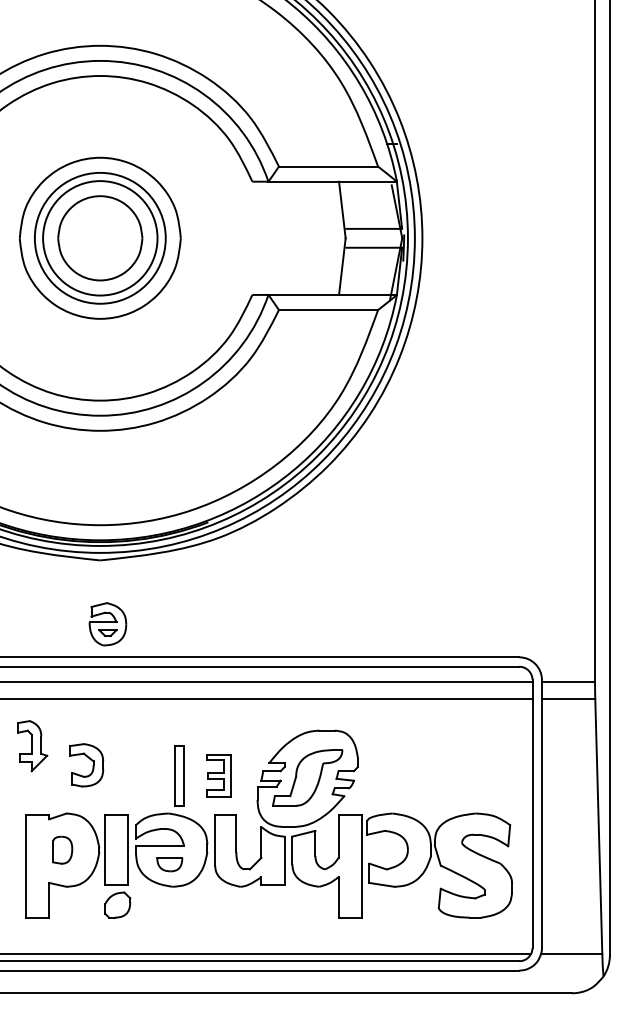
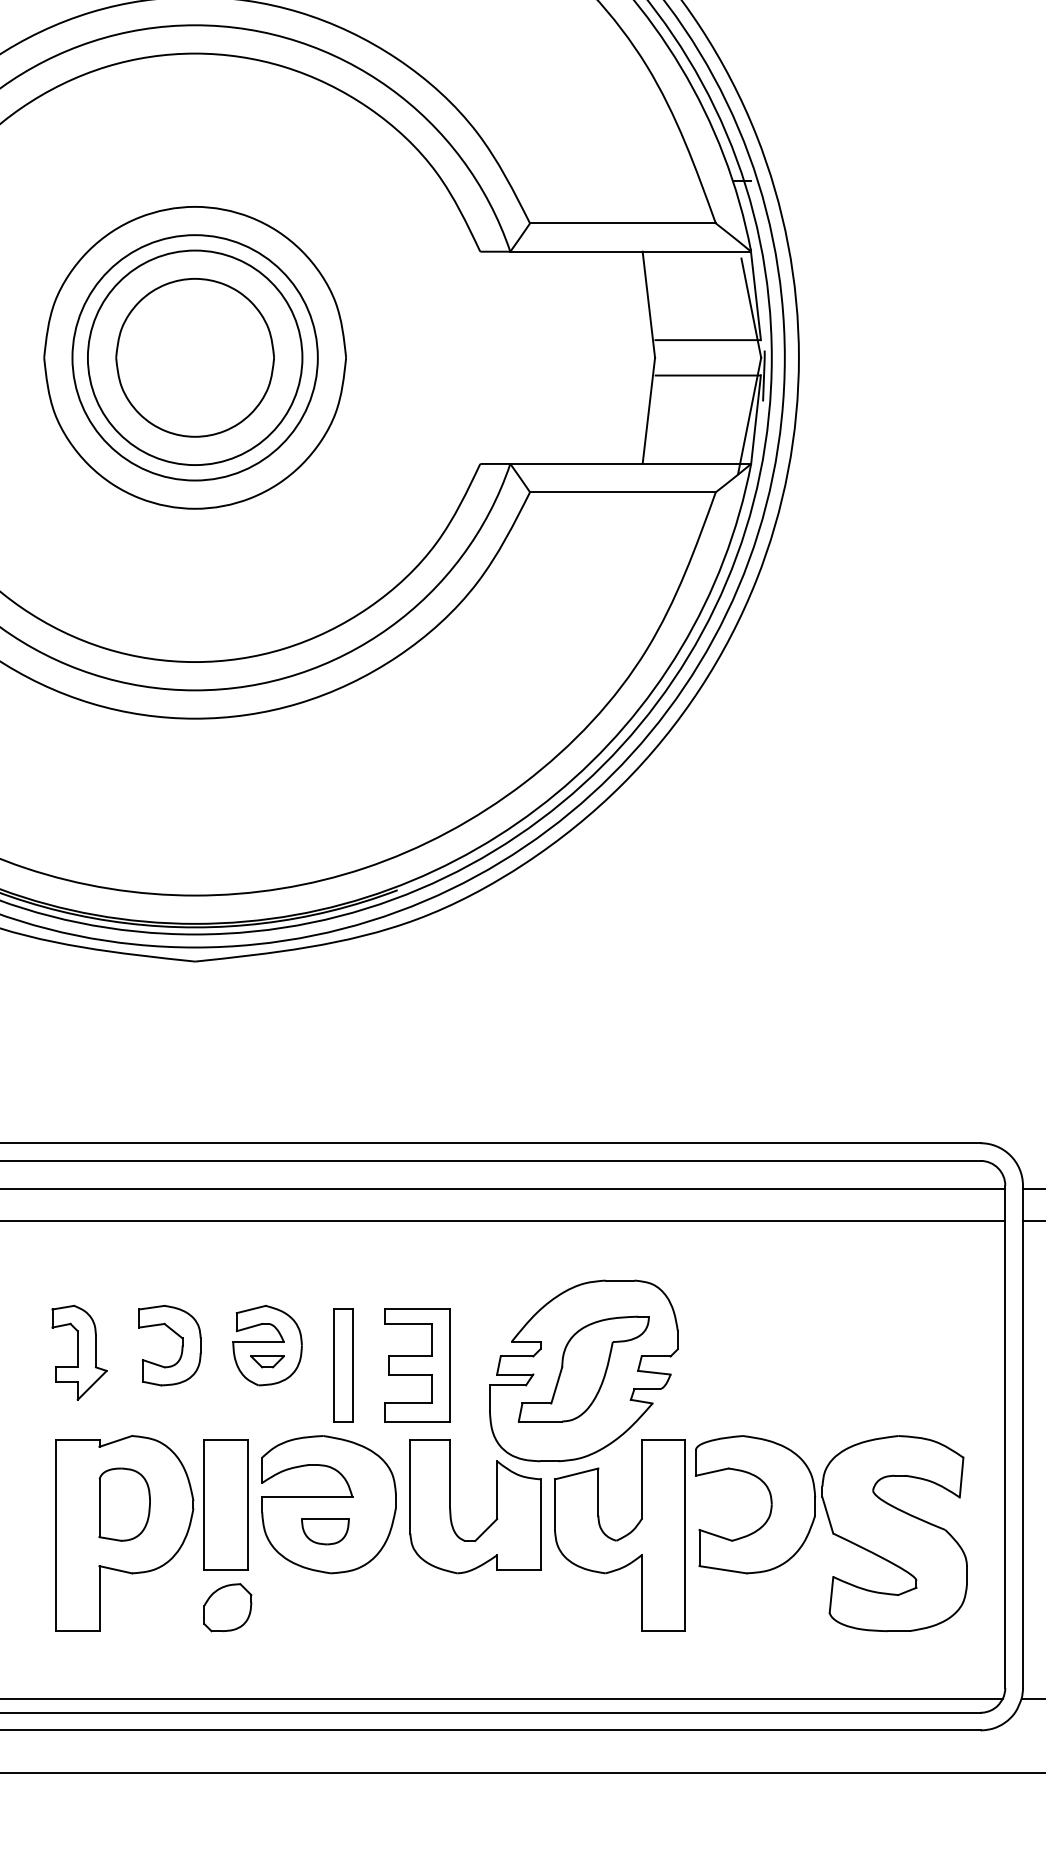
part: (107, 624) -> (266, 1345), moved
part: (32, 746) -> (79, 1353), moved
part: (218, 775) -> (416, 1364), size x1.43
part: (62, 850) -> (124, 1505), size x1.43

